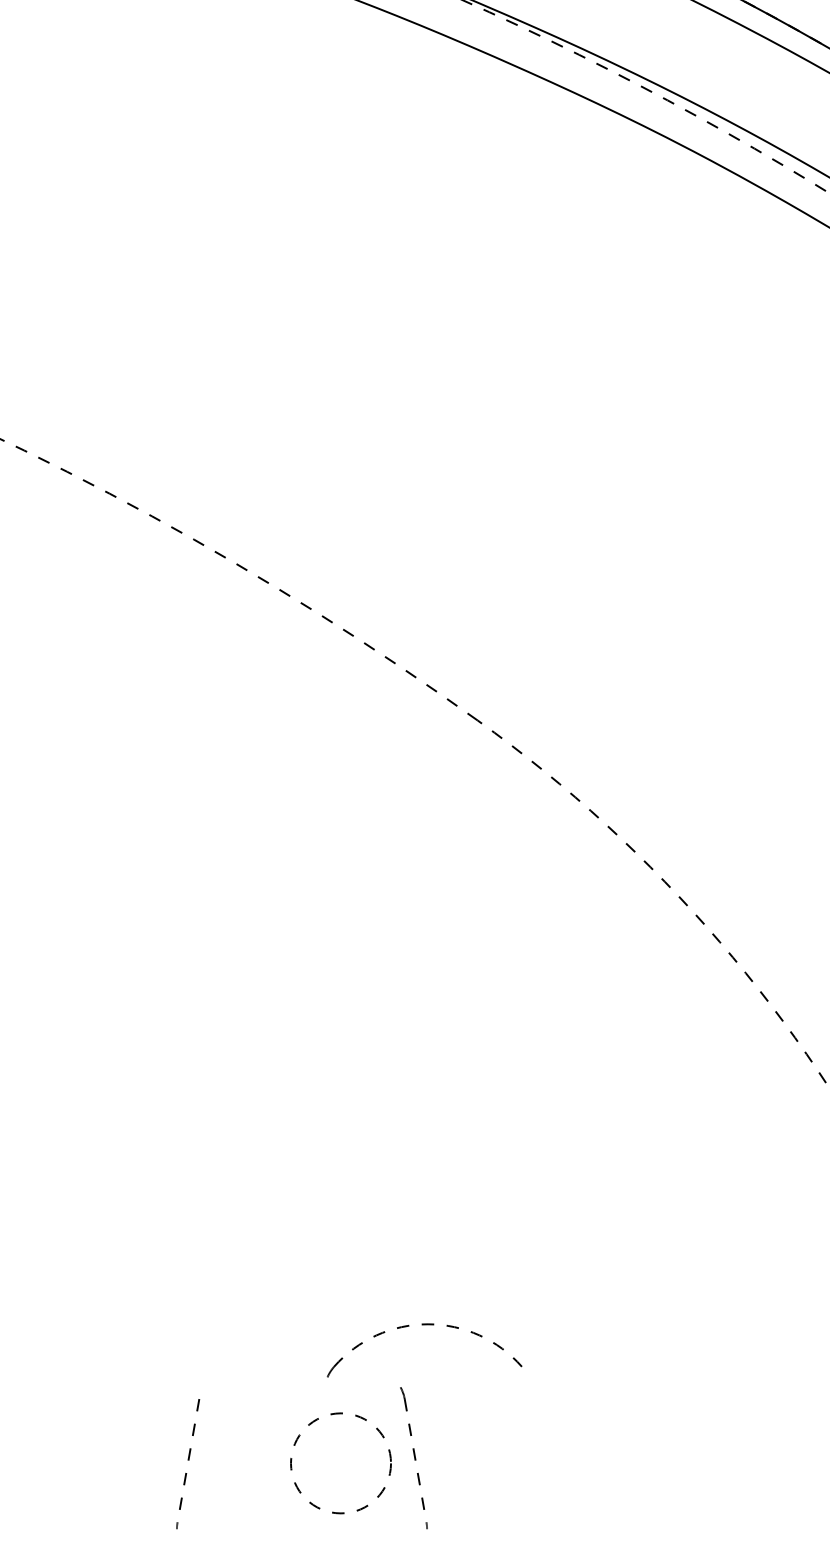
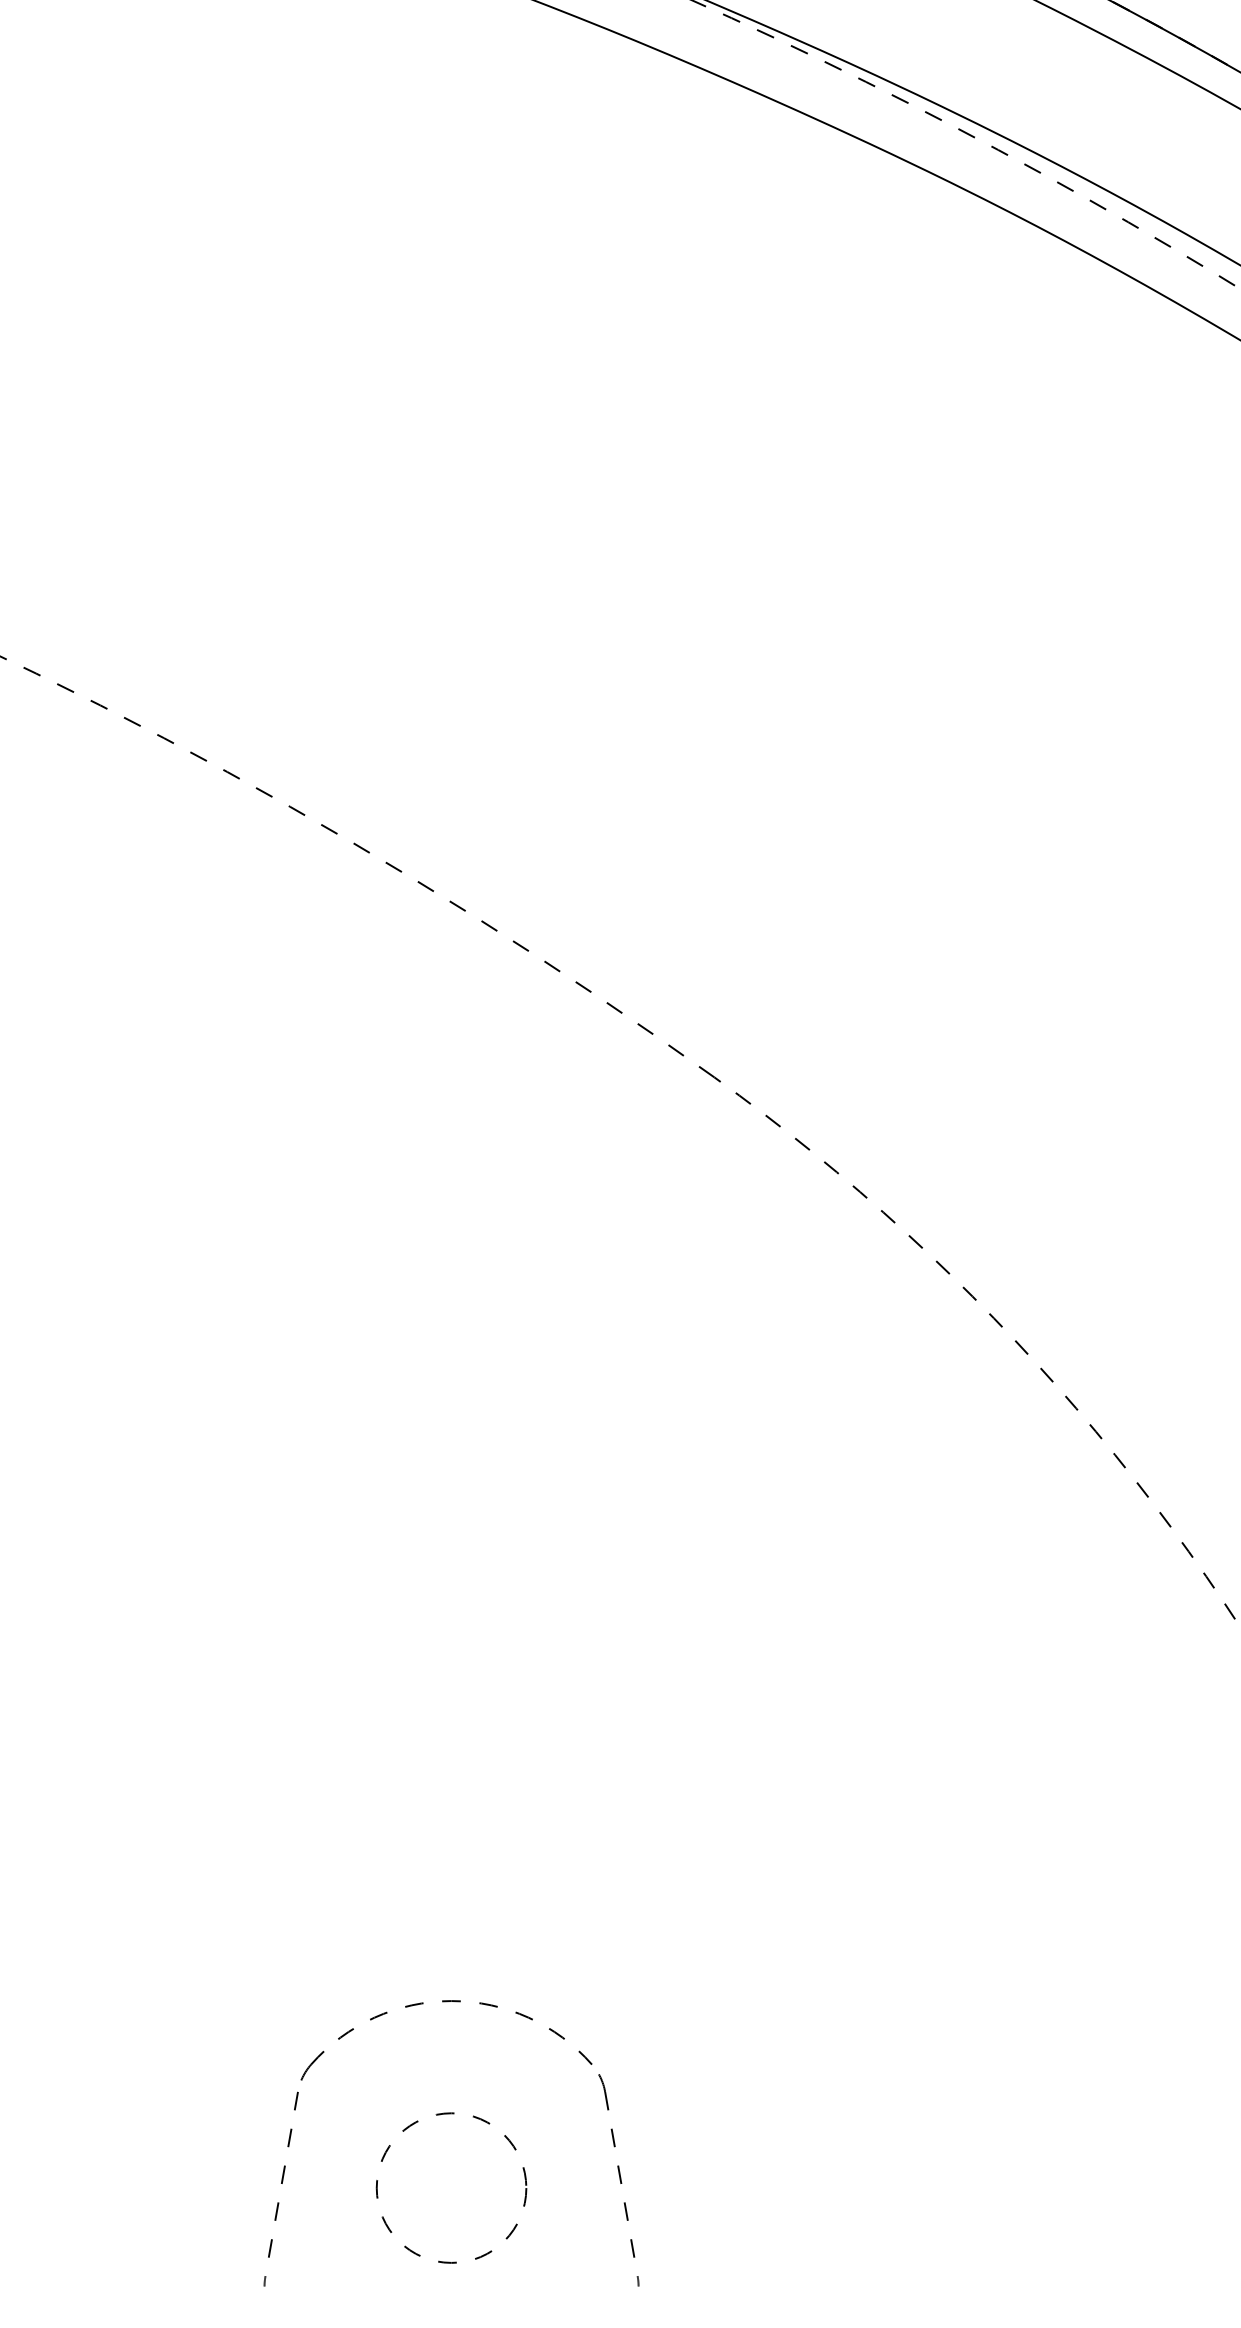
part: (424, 1325) -> (446, 2002), moved
circle: (340, 1463) -> (450, 2188), moved

